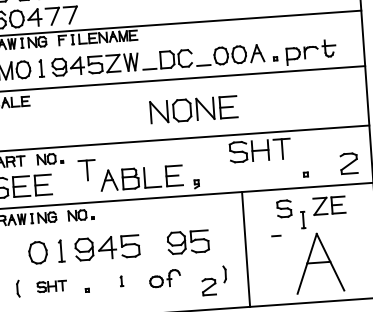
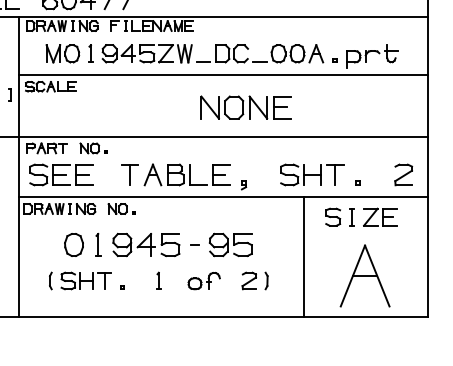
part: (260, 150) -> (312, 174), moved
part: (86, 170) -> (129, 174), moved
part: (302, 220) -> (351, 217), moved
line: (275, 235) -> (194, 244), moved
line: (246, 249) -> (304, 256), moved
part: (121, 281) -> (158, 280), size x1.67
part: (51, 286) -> (85, 280), size x1.67
part: (208, 286) -> (248, 280), moved

